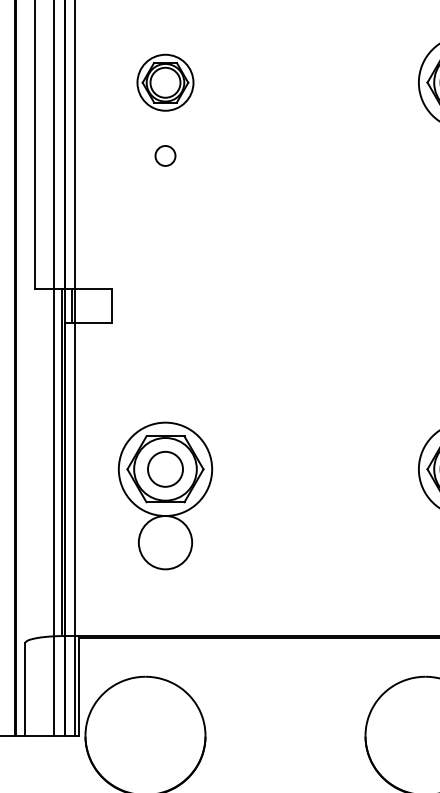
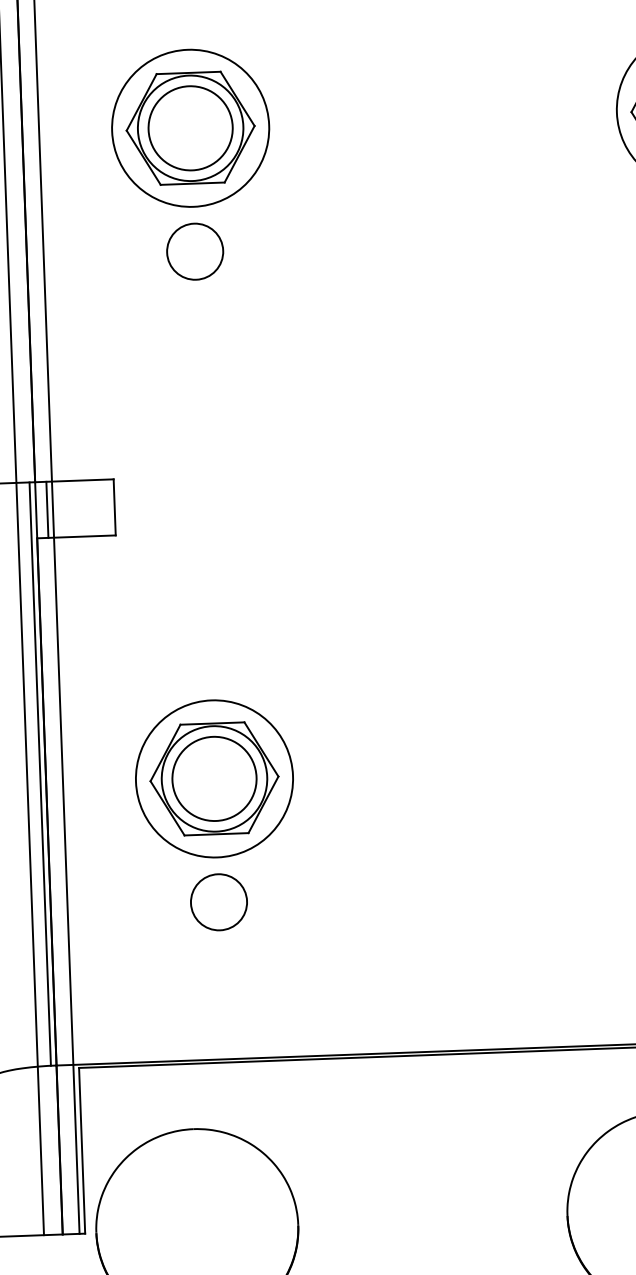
part: (165, 82) -> (190, 128), size x1.67
circle: (165, 155) -> (195, 250), size x1.67
circle: (165, 469) -> (214, 779), size x1.43
circle: (165, 542) -> (219, 901), size x0.62

